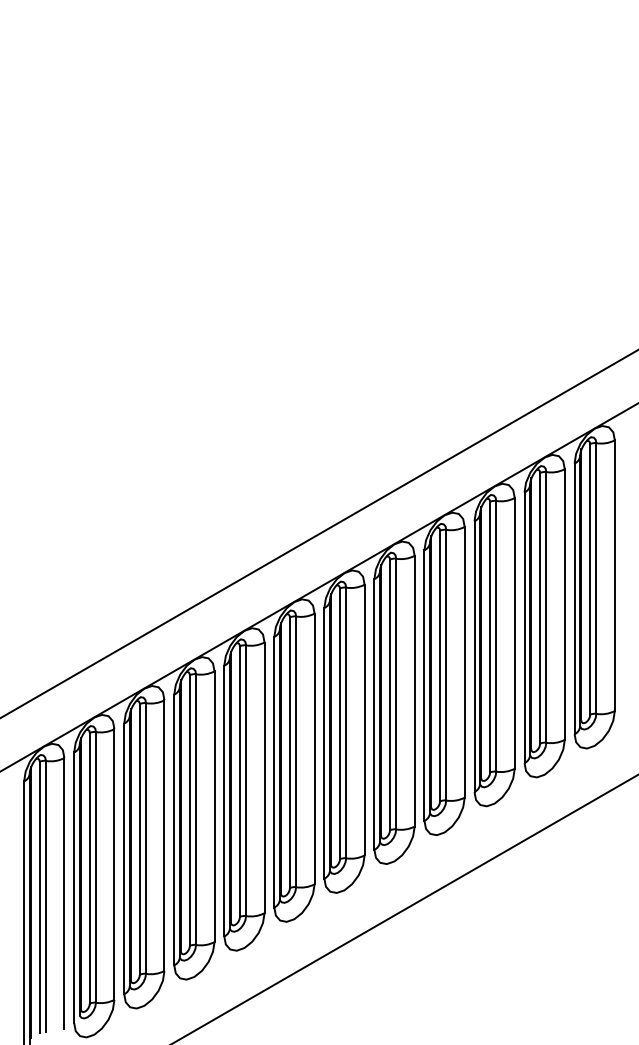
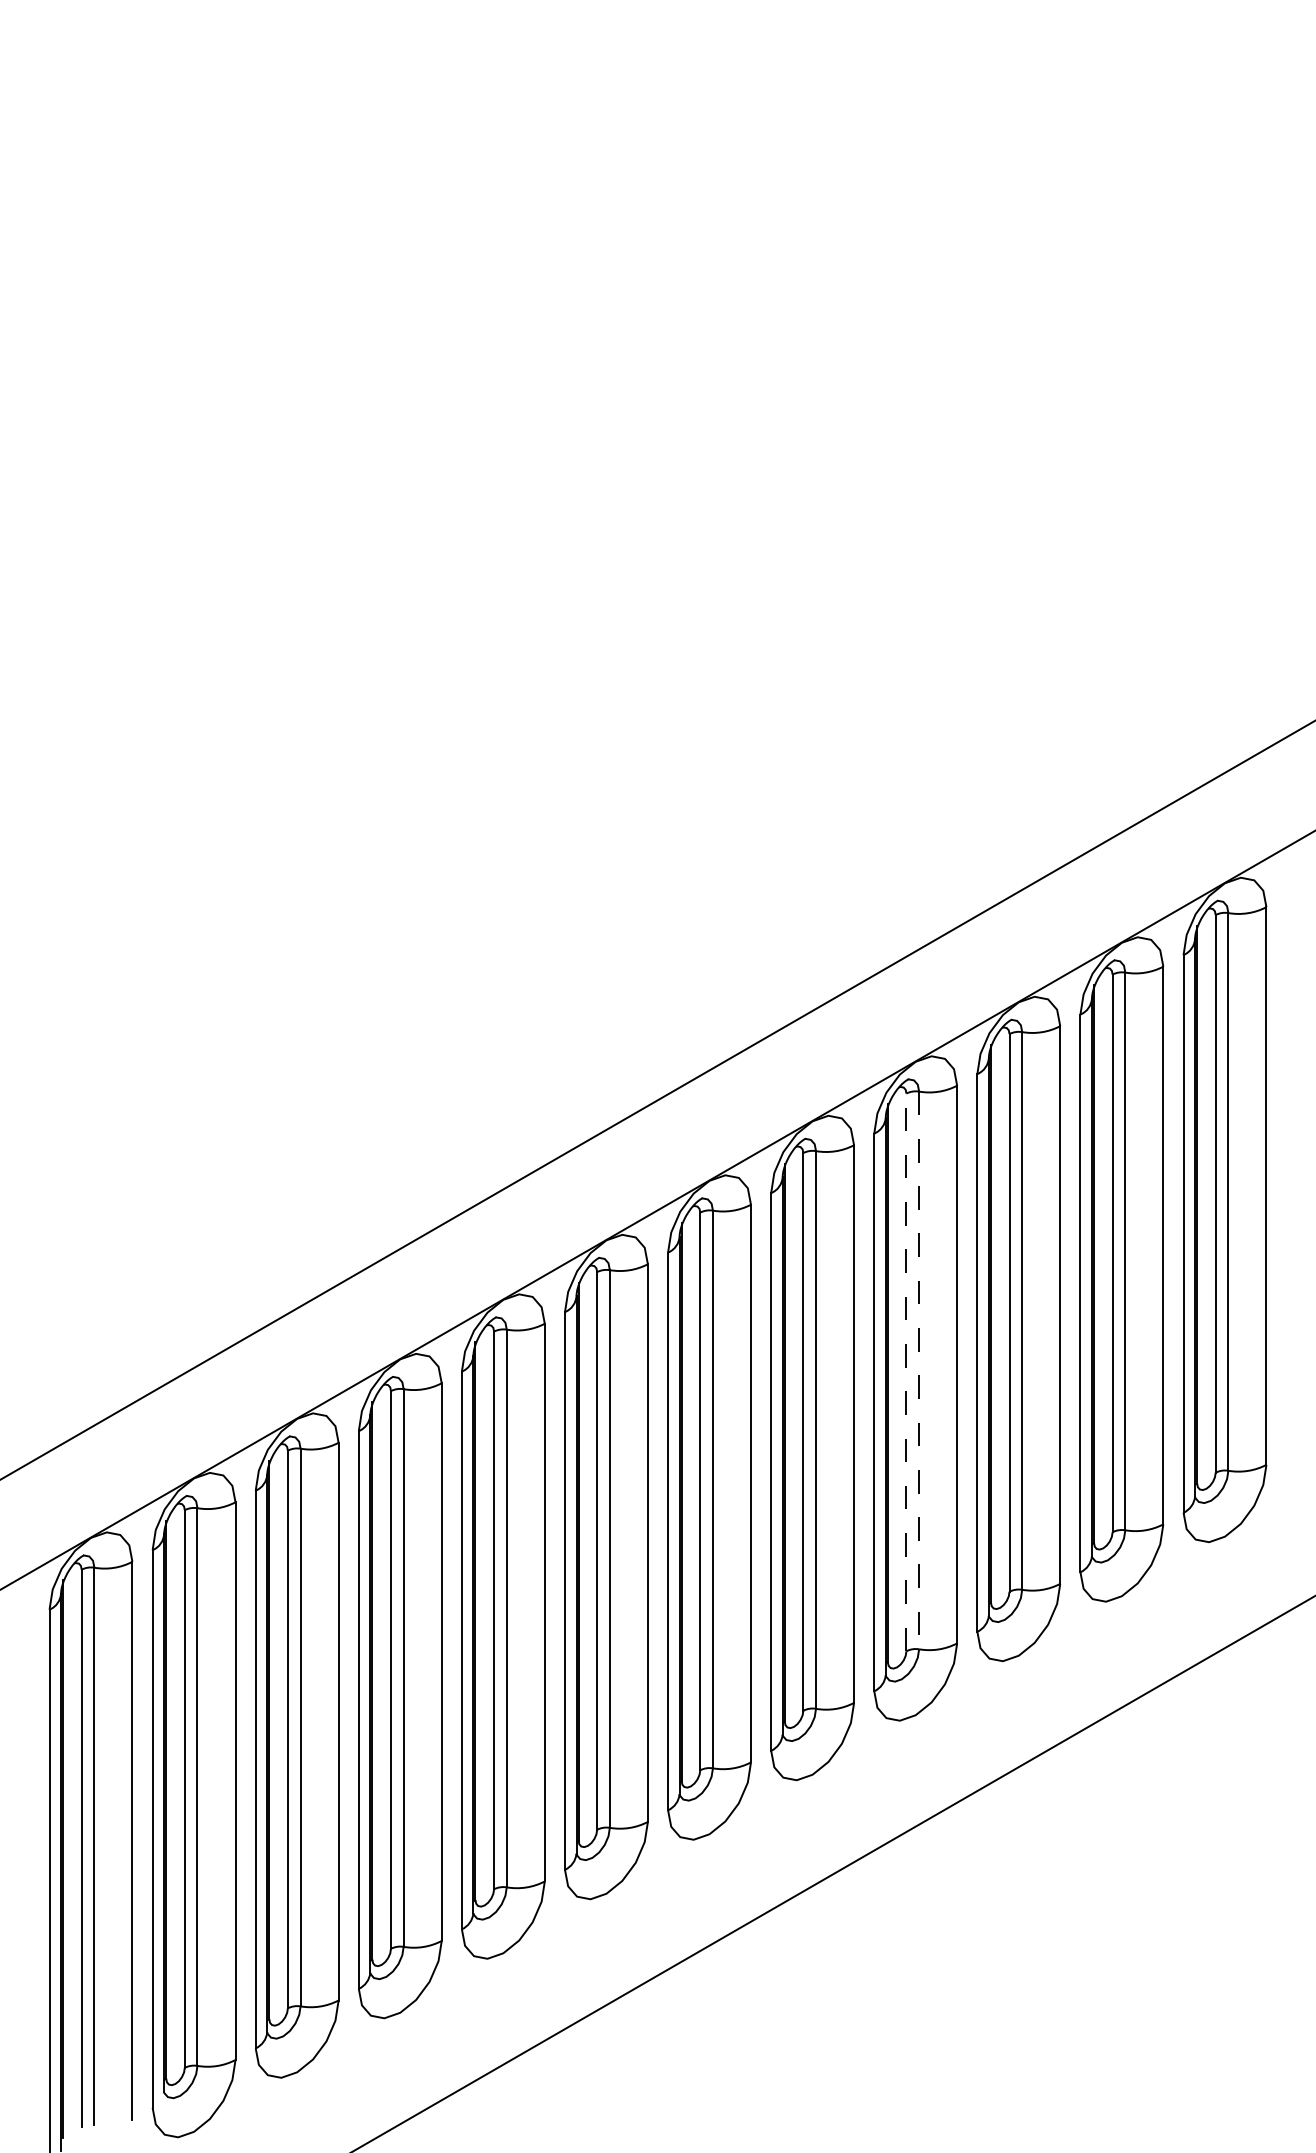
line: (440, 665) -> (907, 1371), solid -> dashed
line: (446, 665) -> (919, 1371), solid -> dashed

